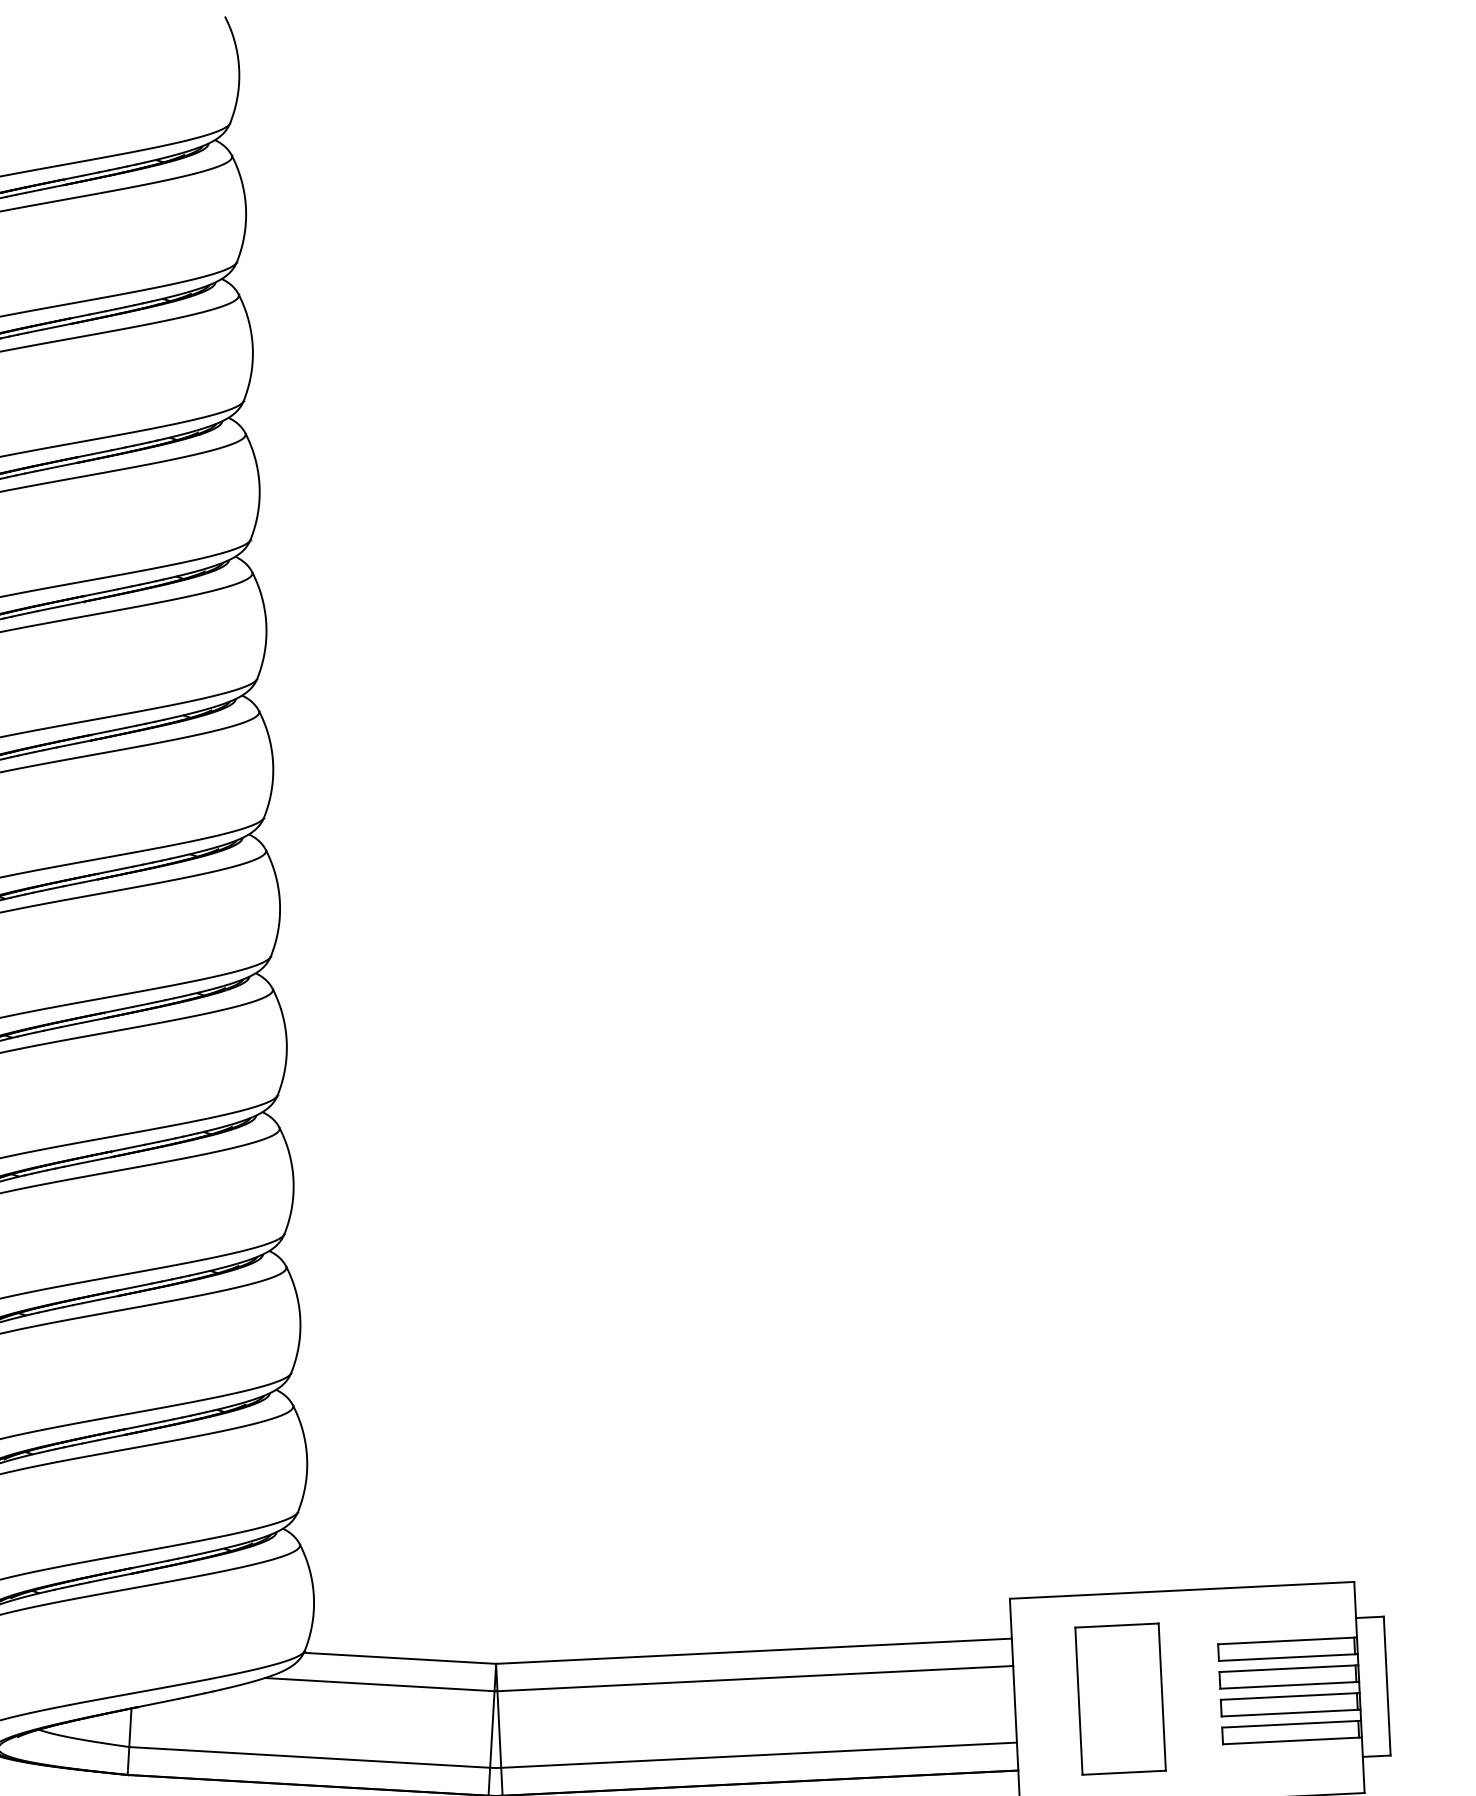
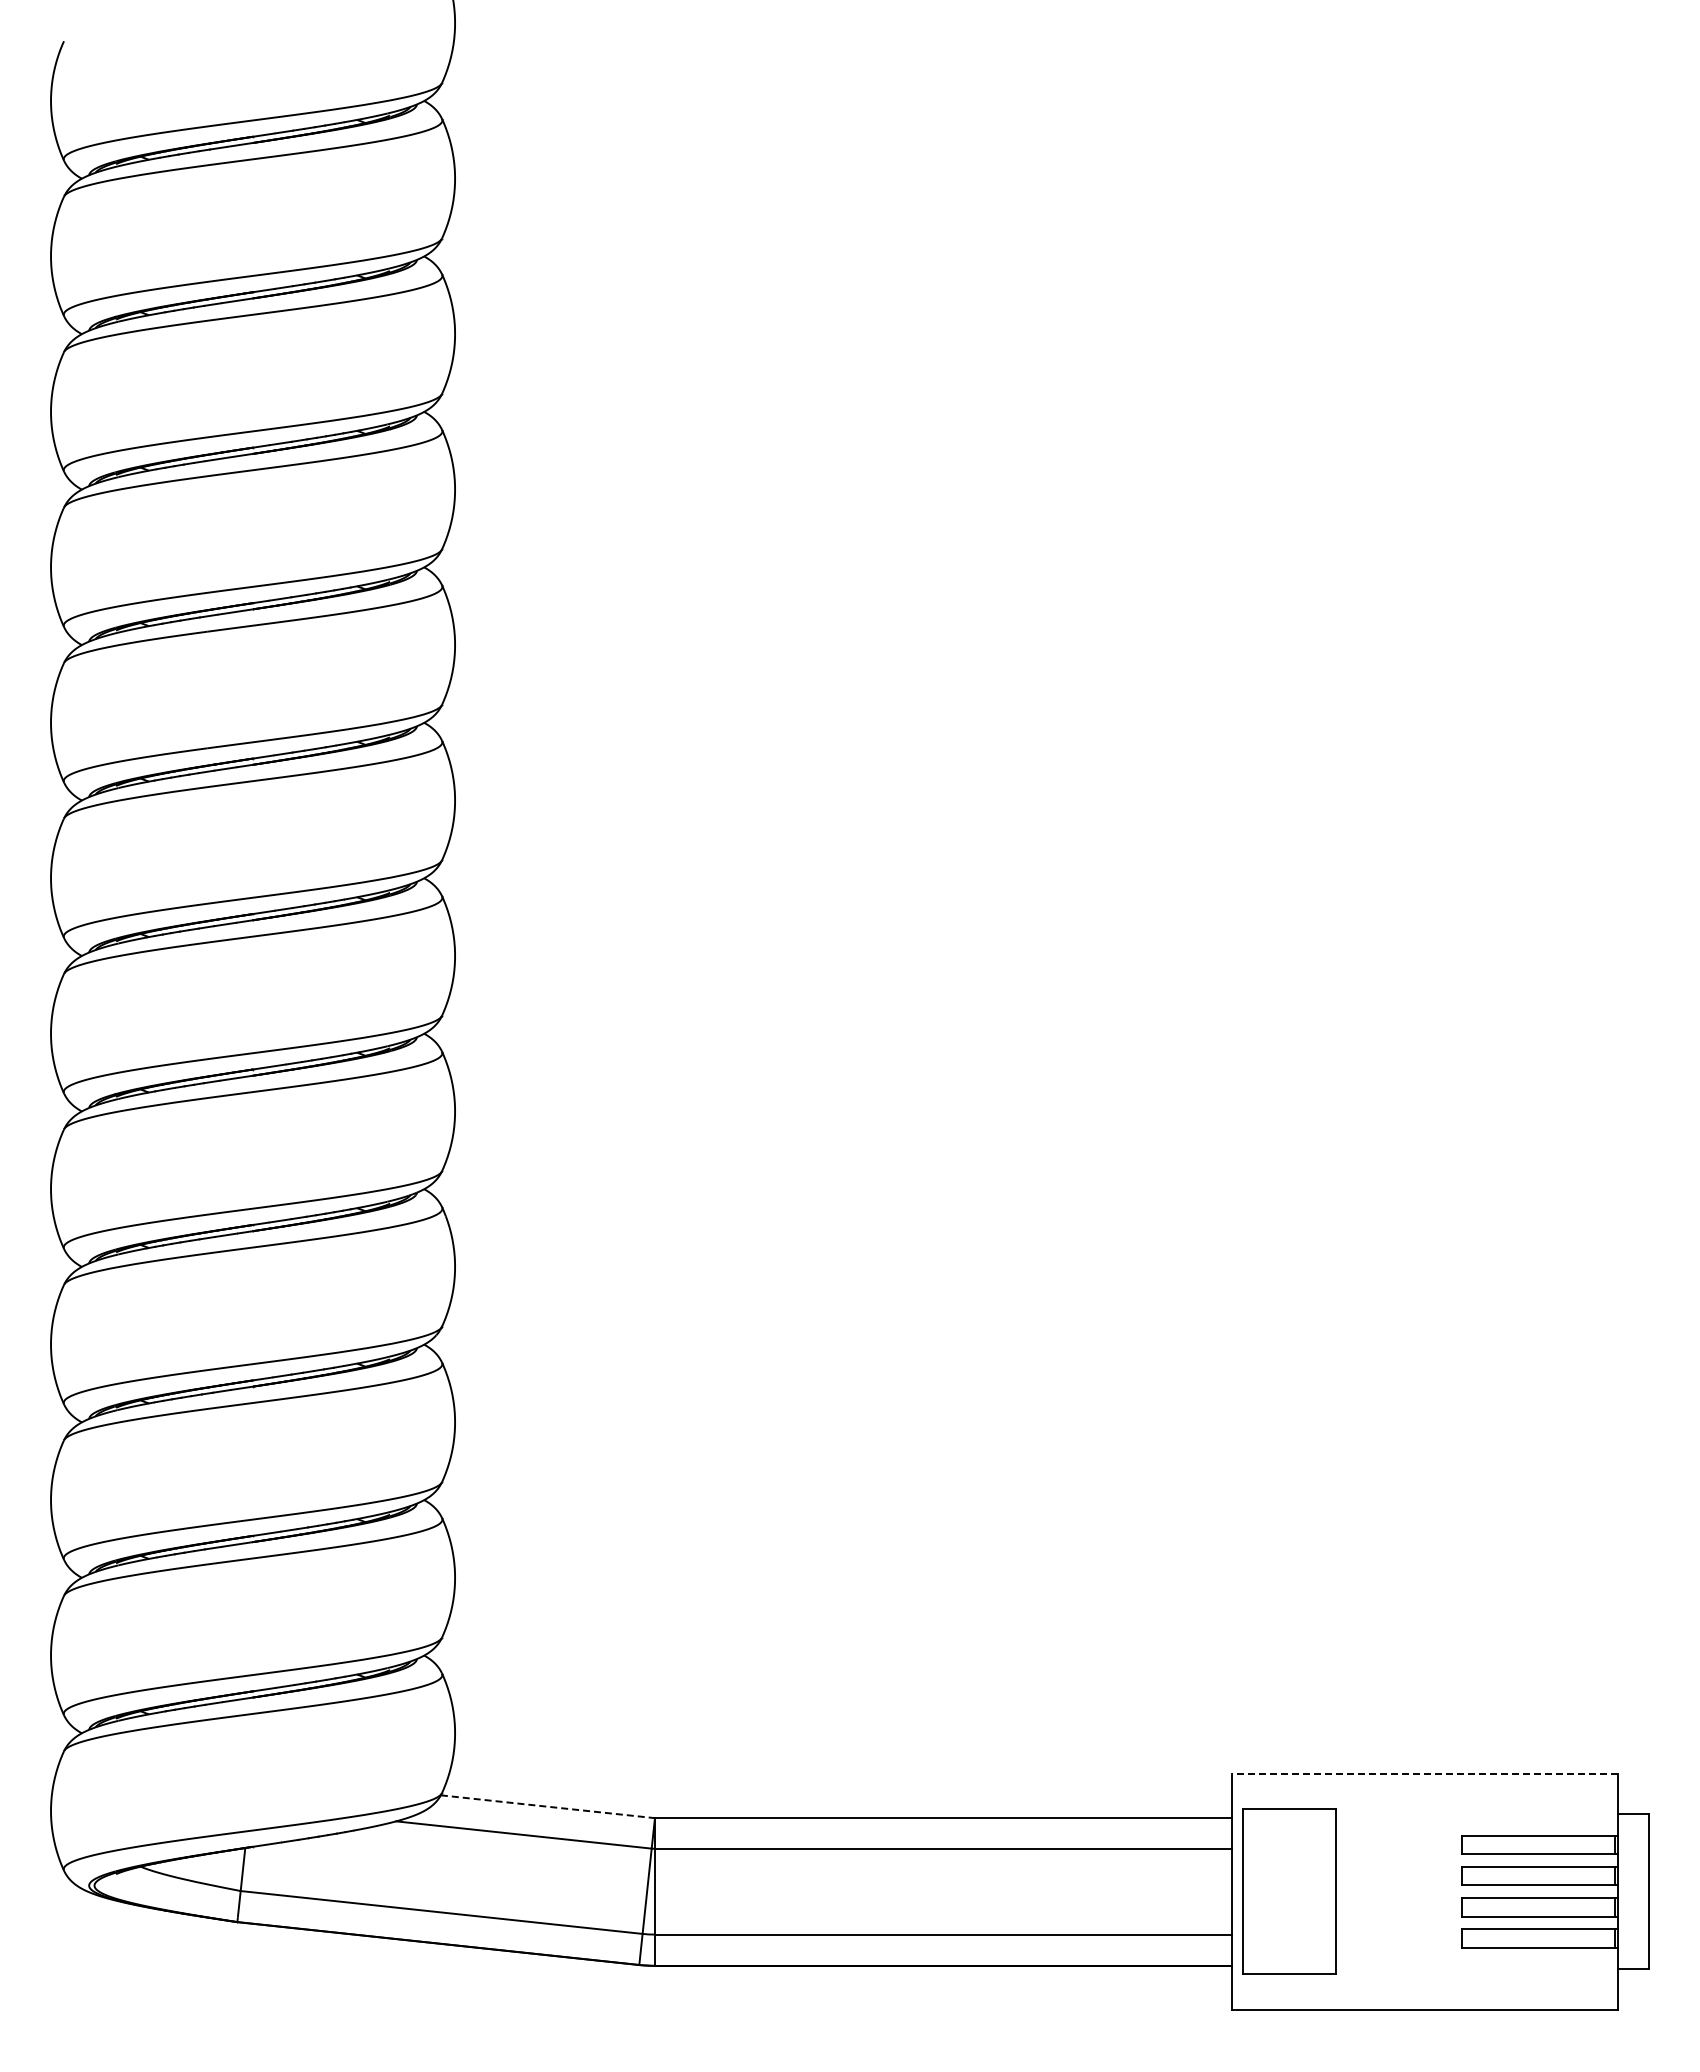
line: (1182, 1590) -> (1425, 1773), solid -> dashed
line: (399, 1658) -> (547, 1806), solid -> dashed
part: (1120, 1698) -> (1289, 1891), moved

